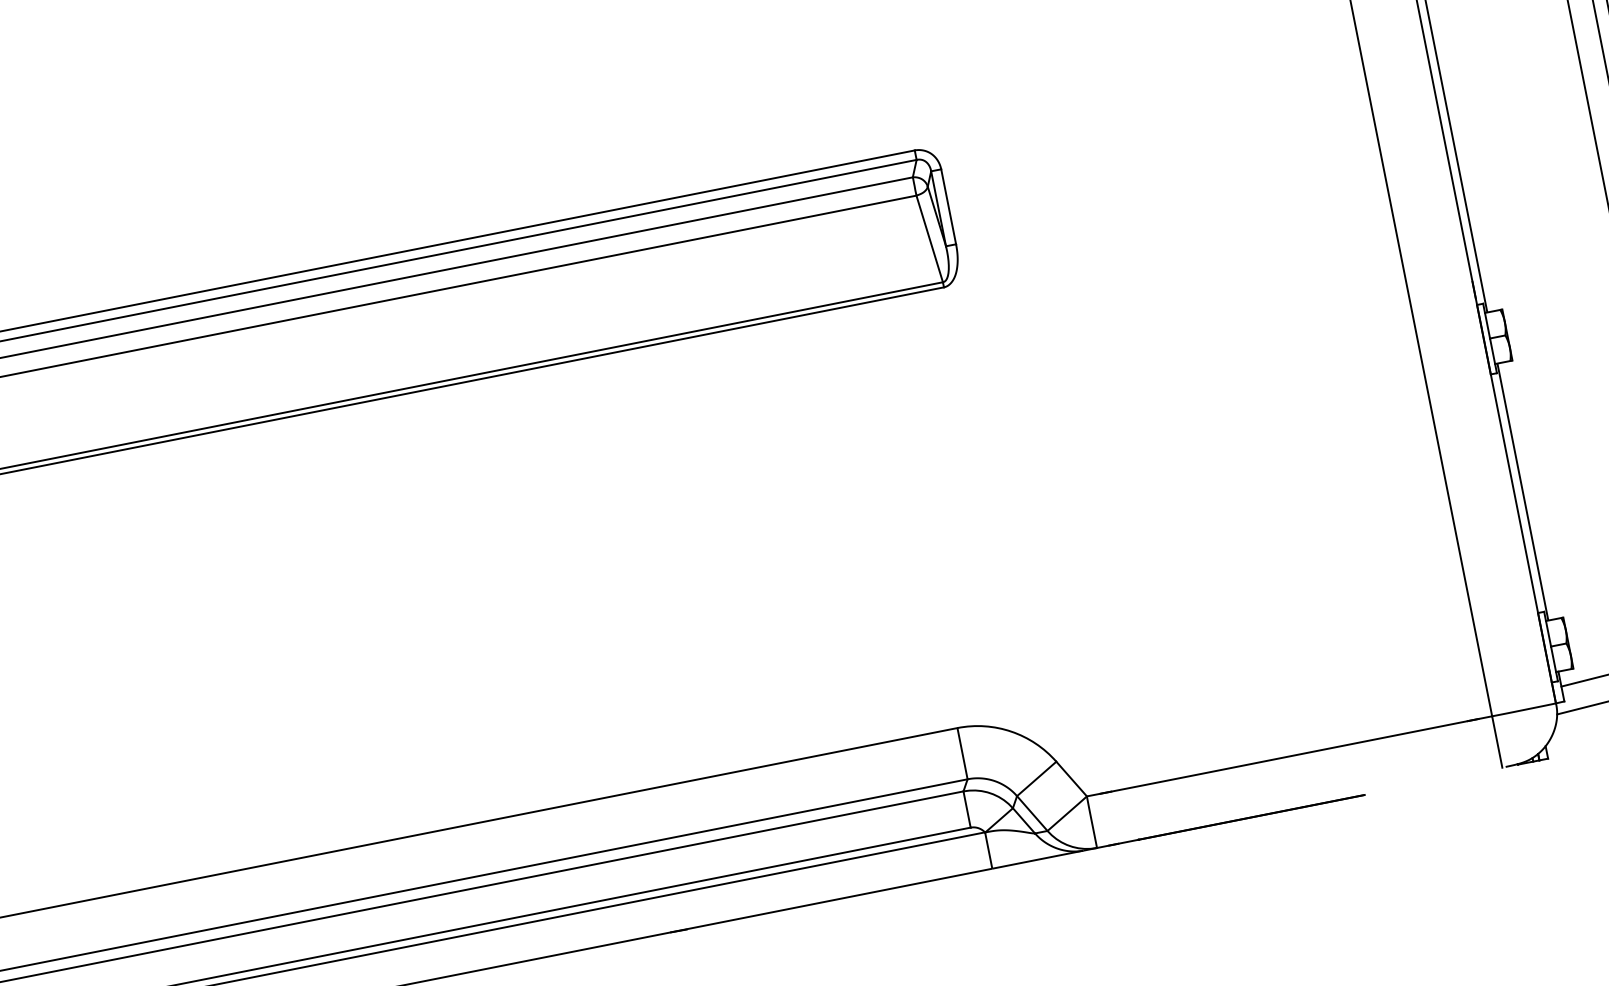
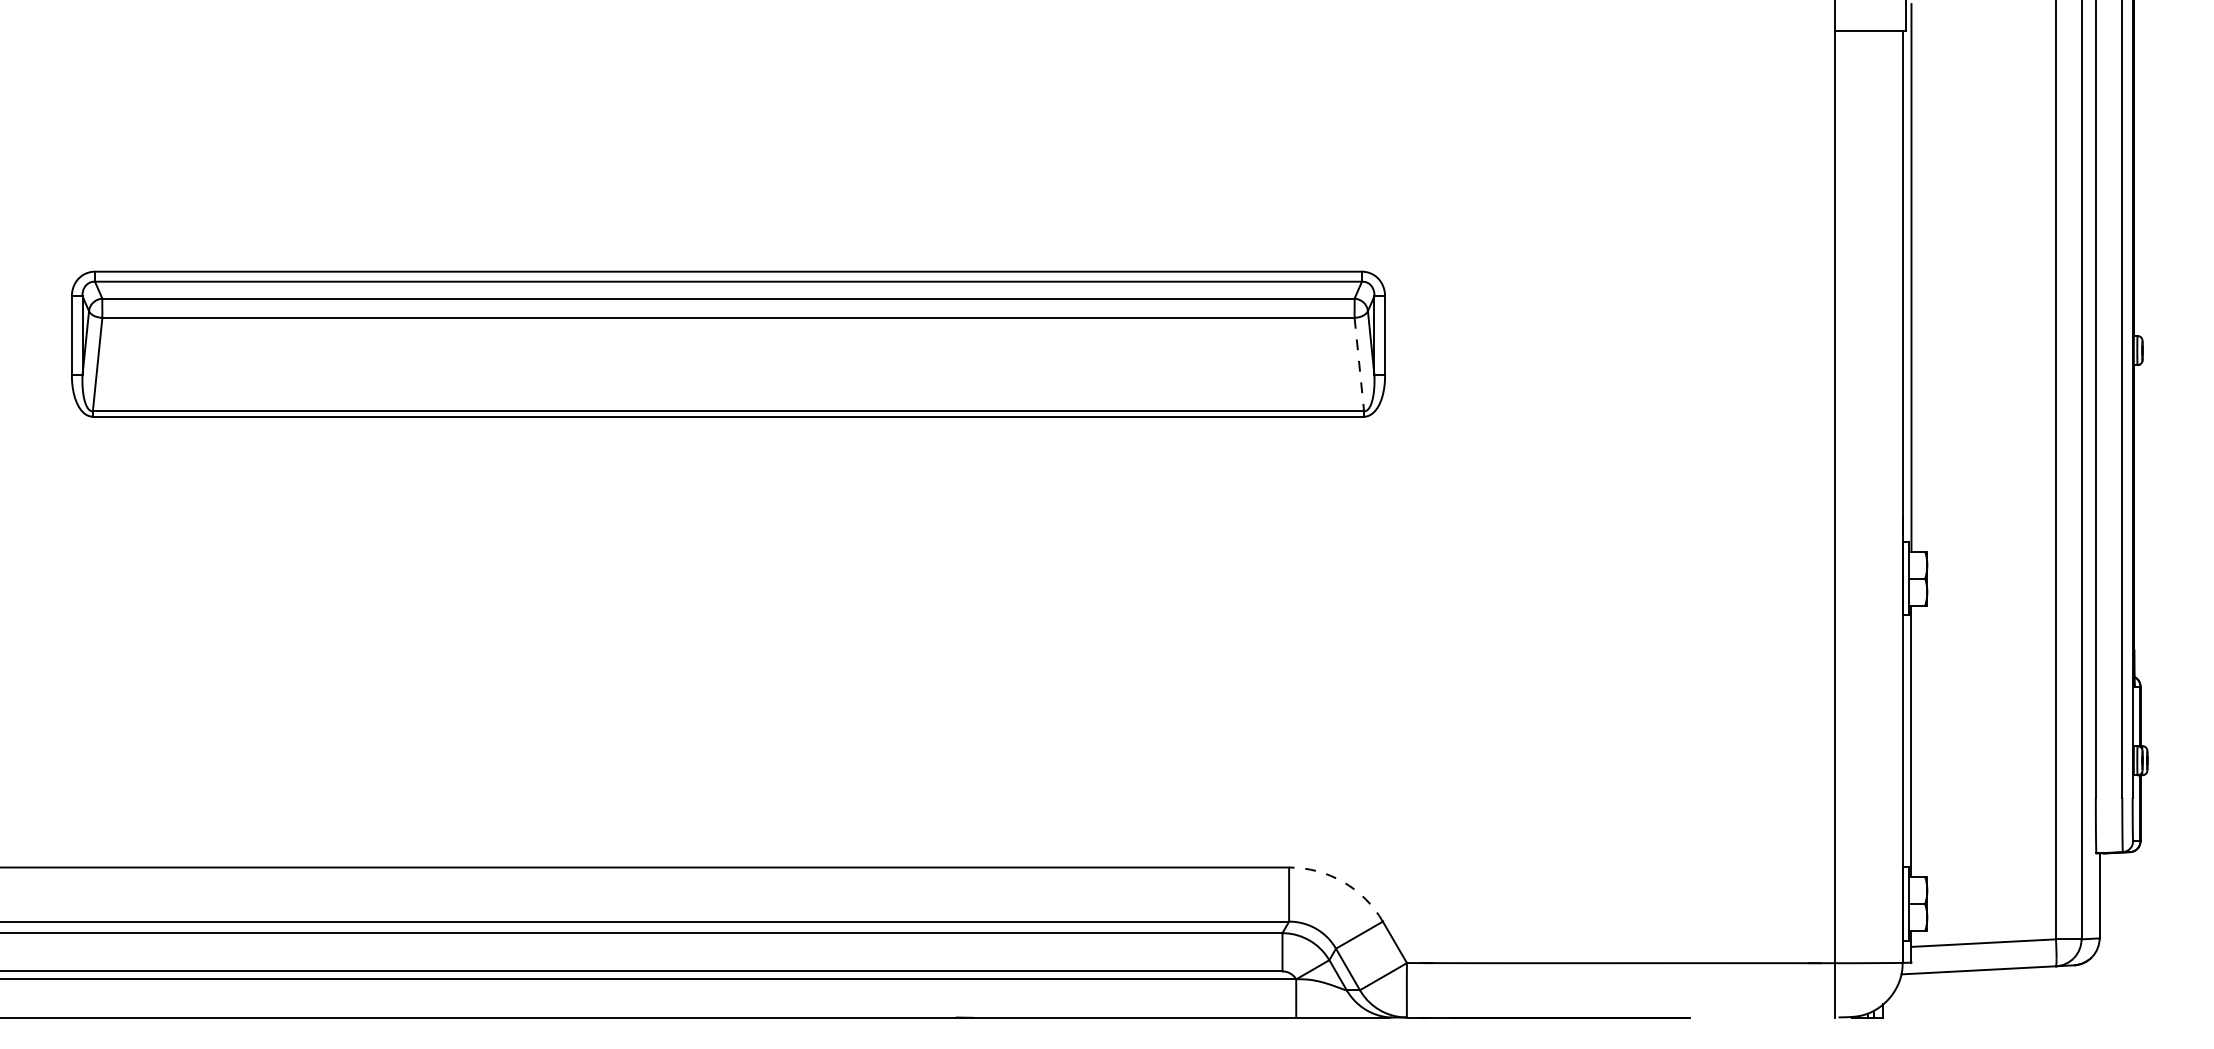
line: (929, 238) -> (1359, 364), solid -> dashed
arc: (1011, 732) -> (1343, 882), solid -> dashed

